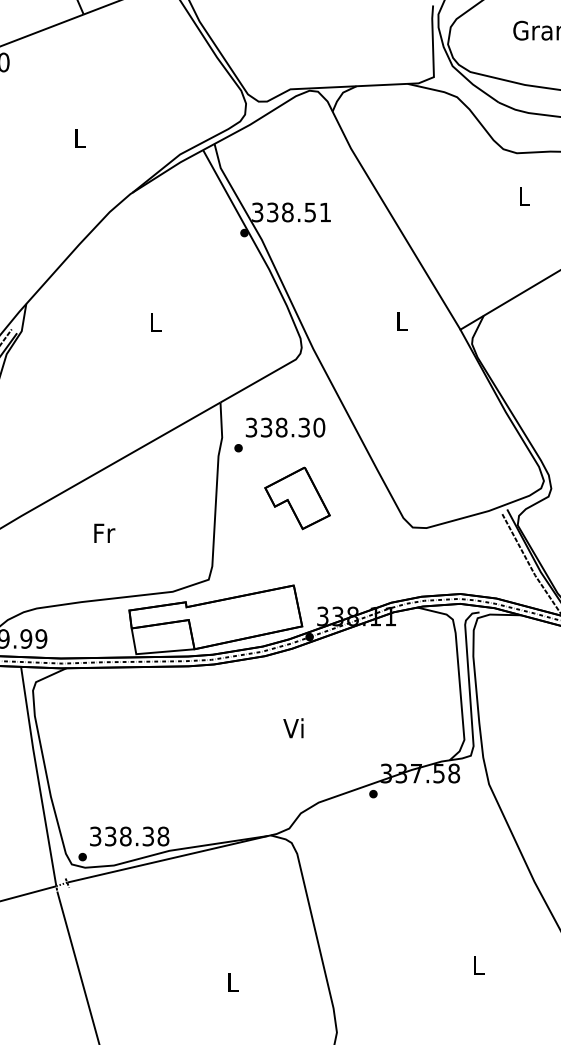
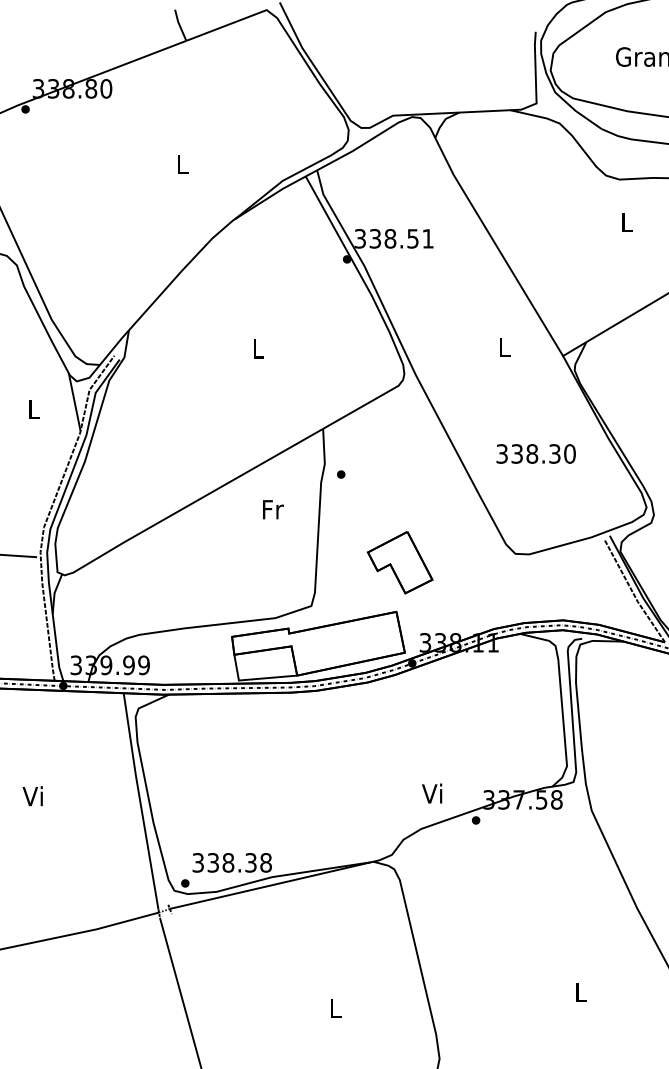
text: (284, 427) -> (535, 453), moved
part: (296, 498) -> (399, 562), moved
text: (104, 533) -> (273, 509), moved
text: (293, 728) -> (432, 793), moved

